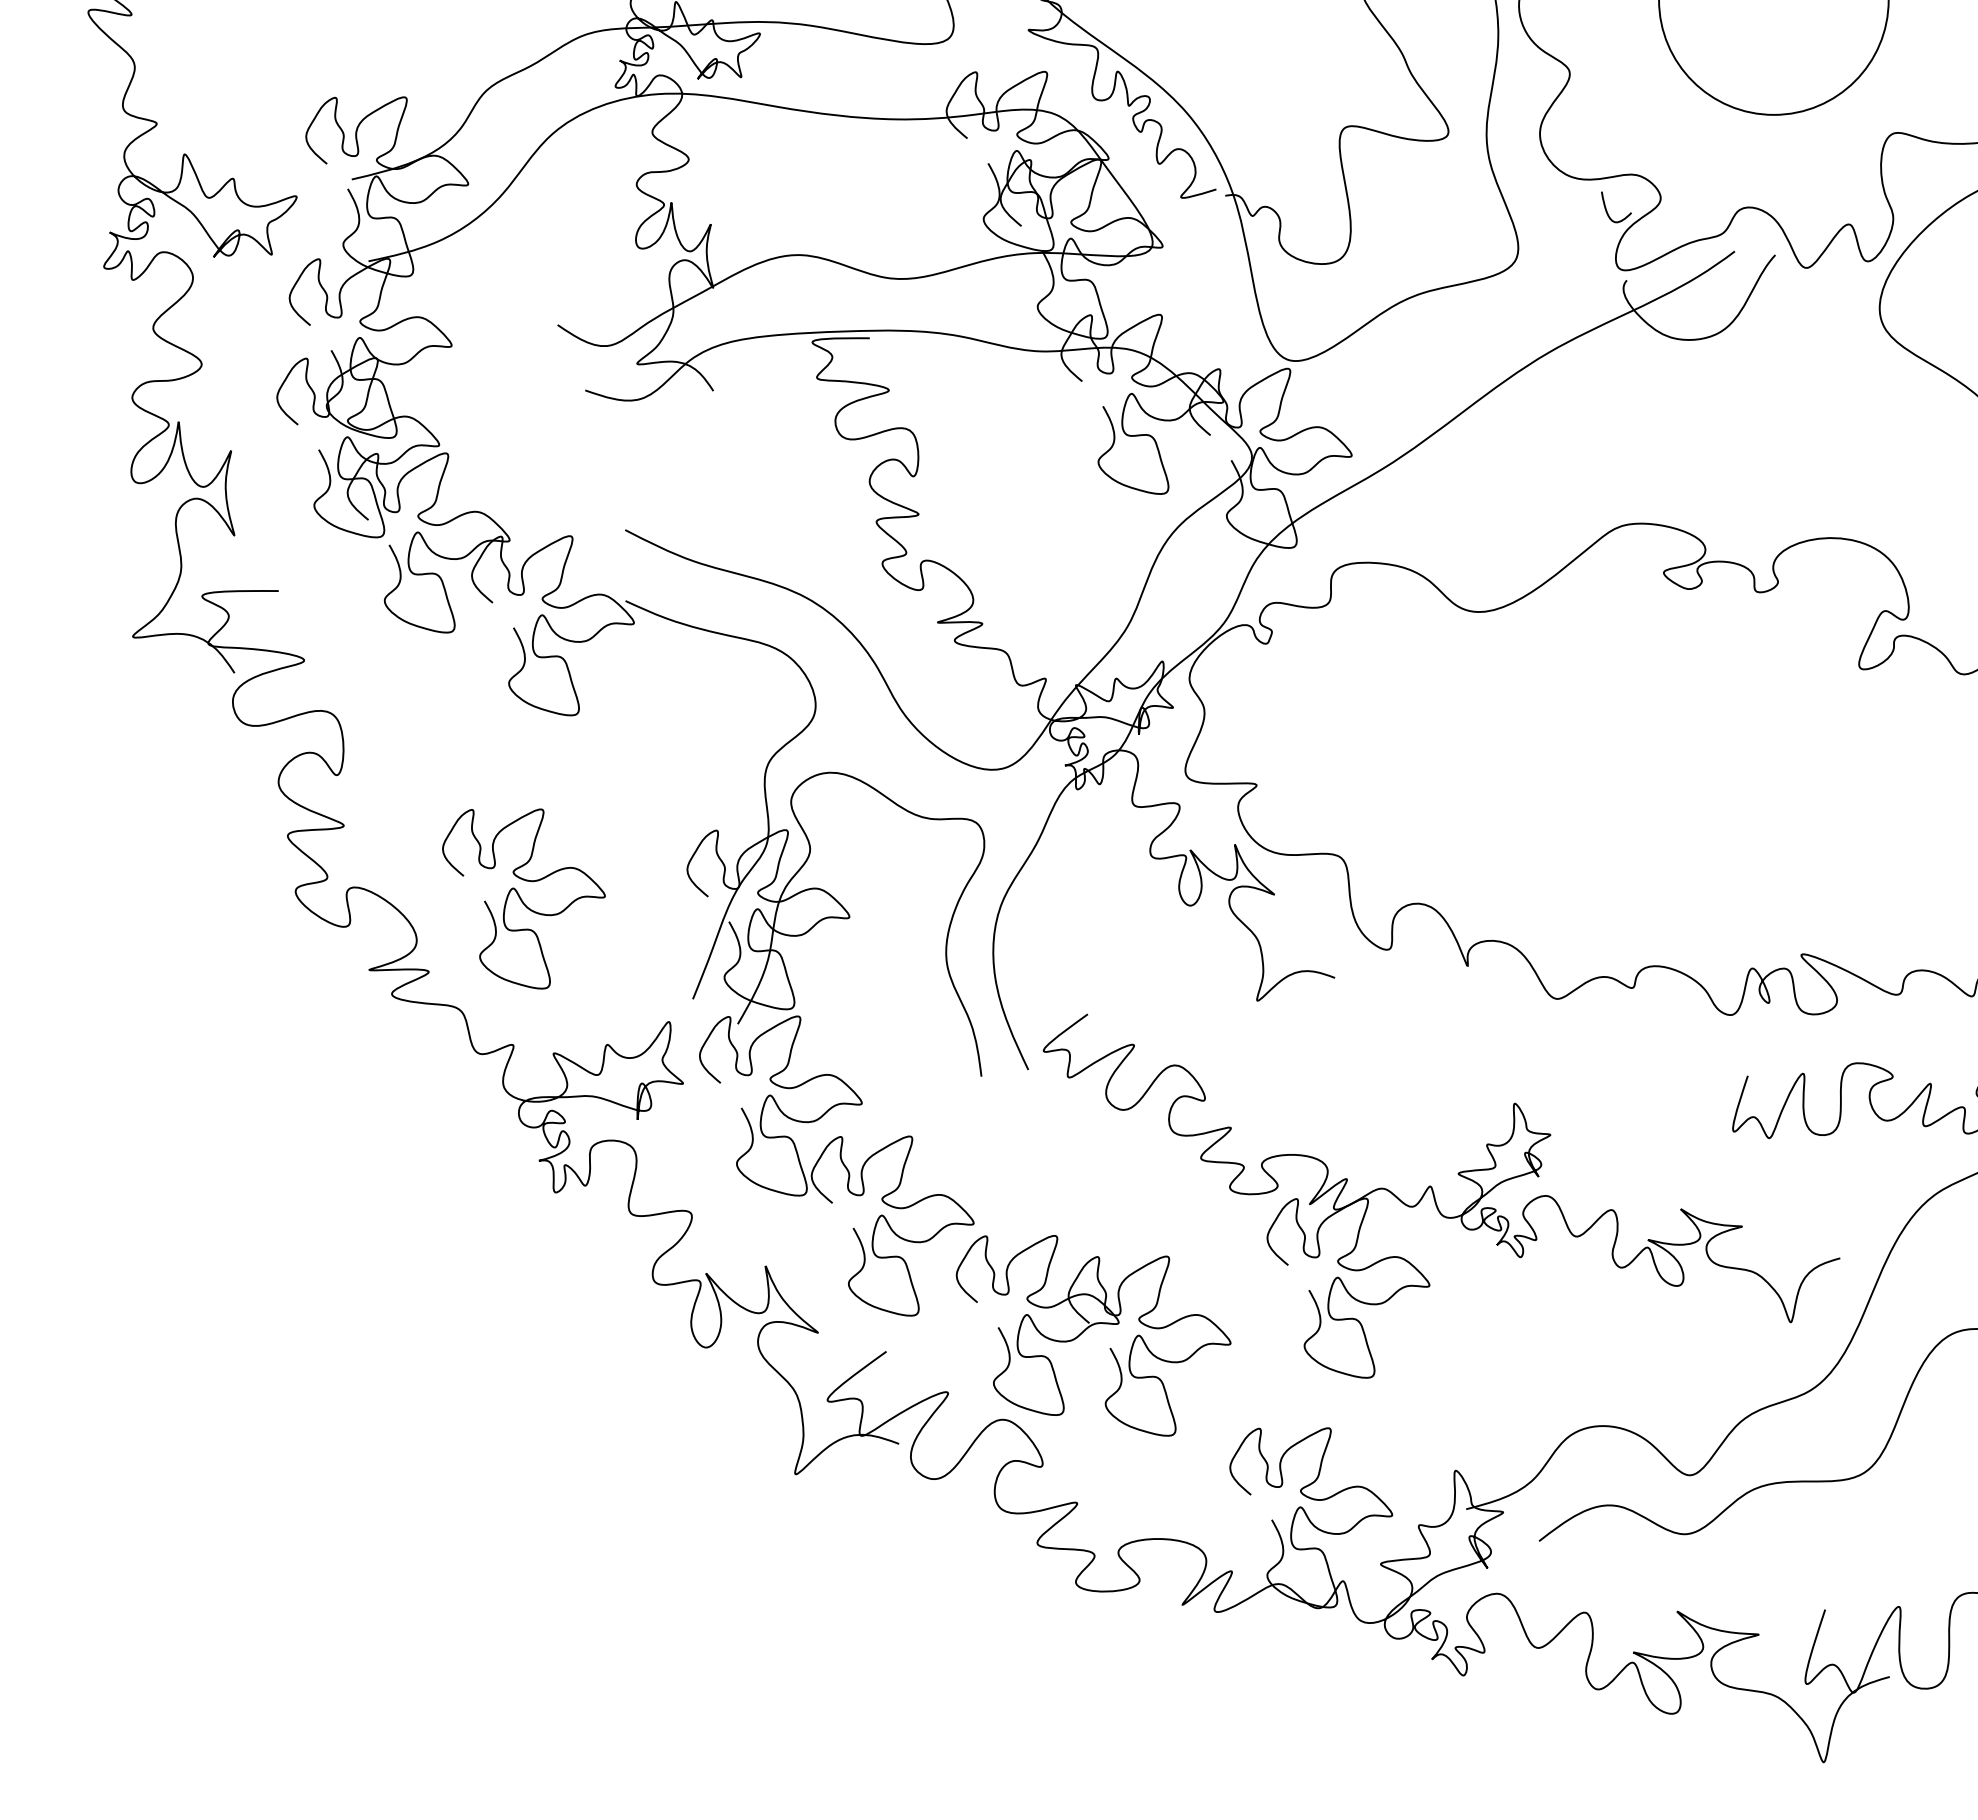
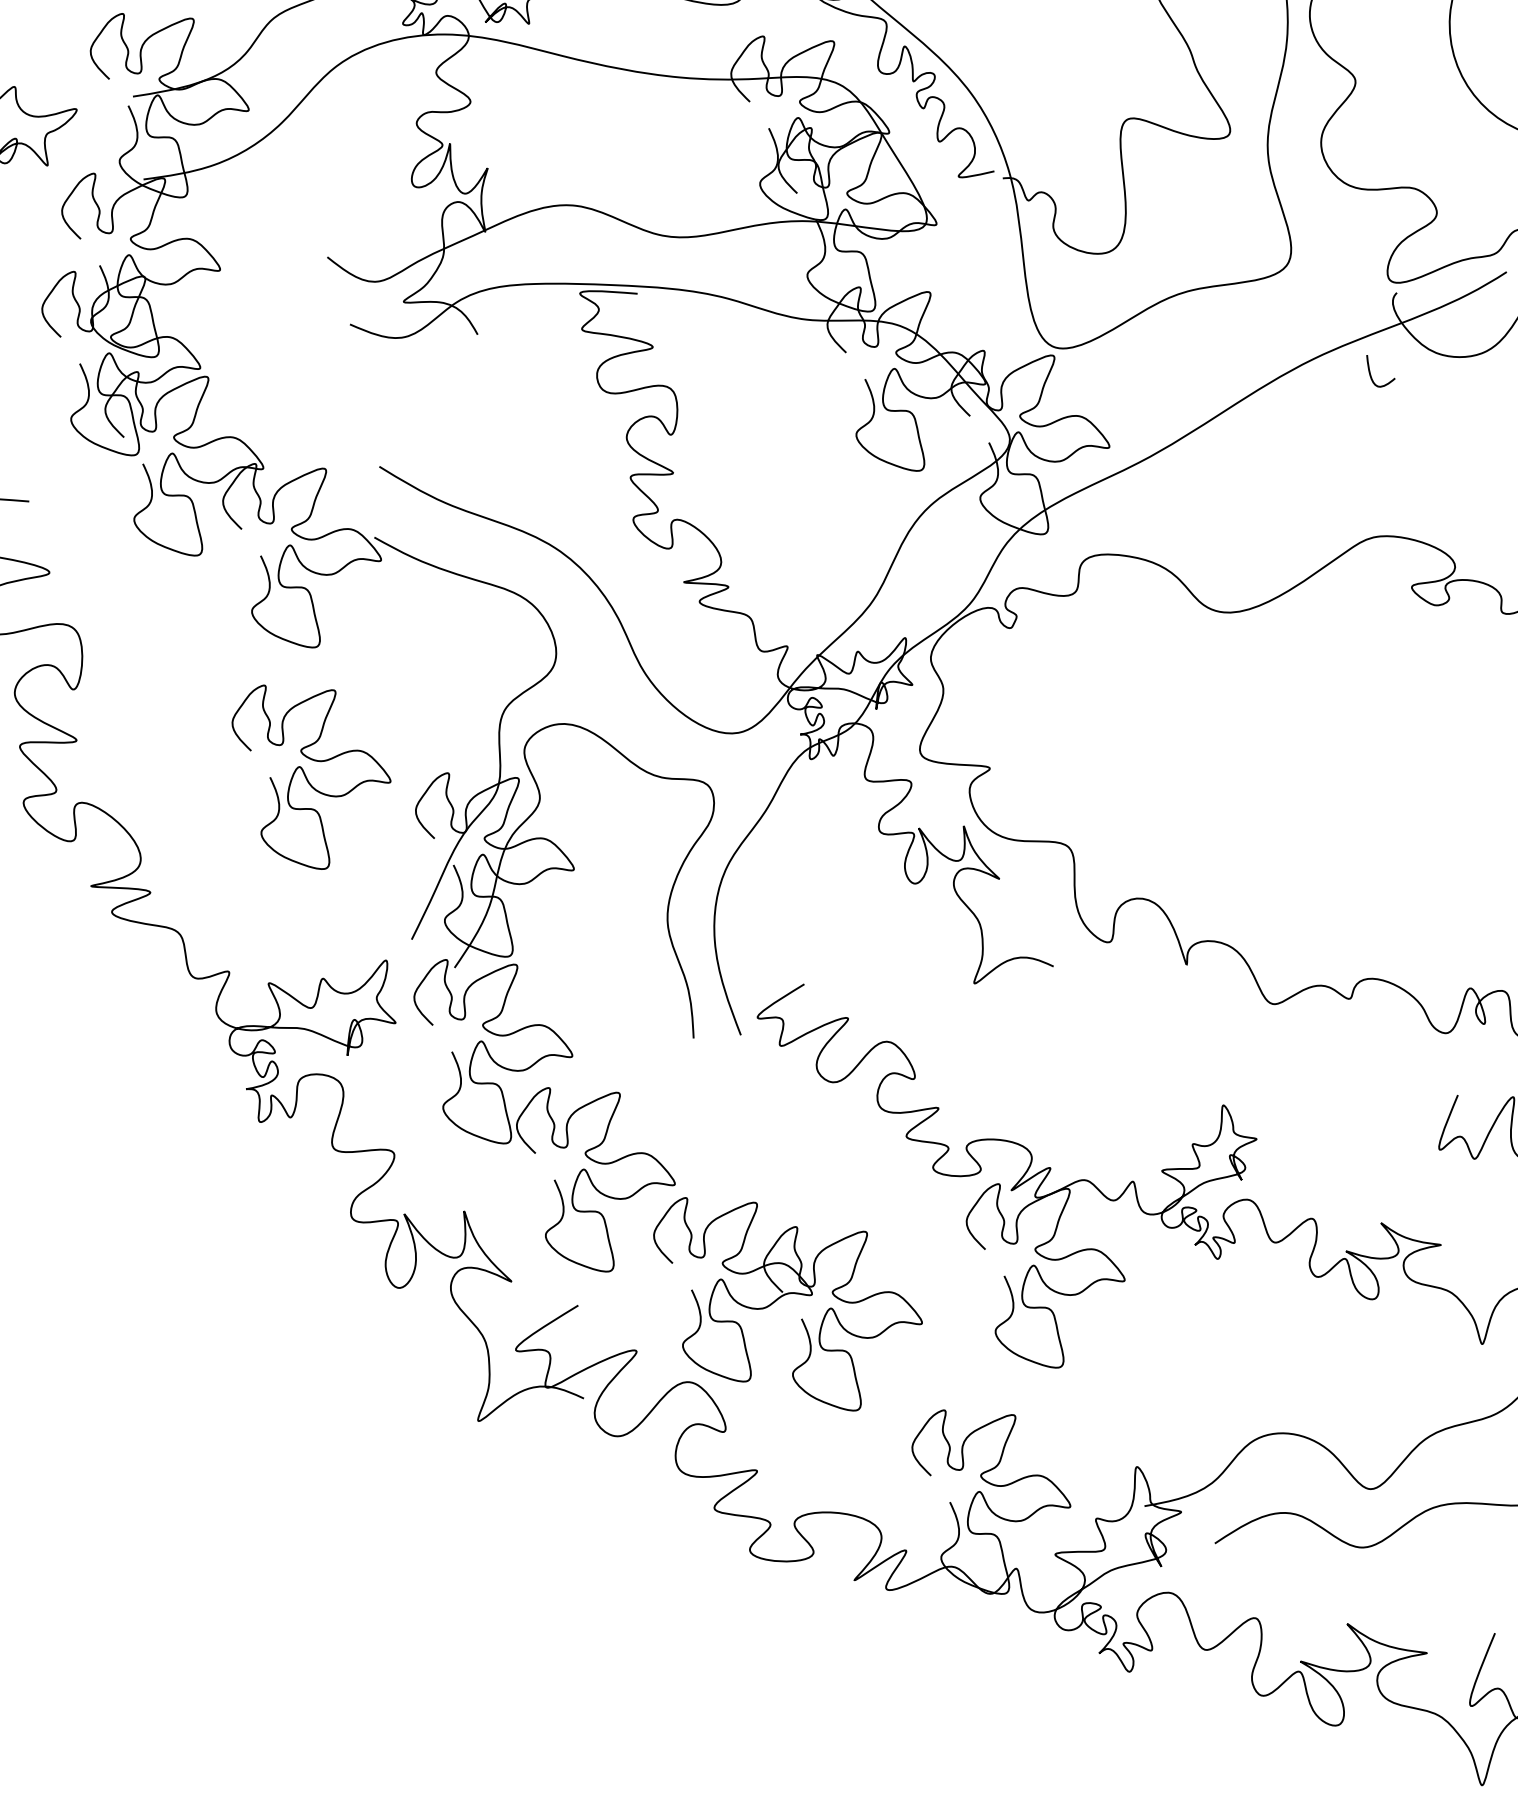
curve: (1607, 210) -> (1371, 374), moved
curve: (522, 899) -> (308, 778), moved

